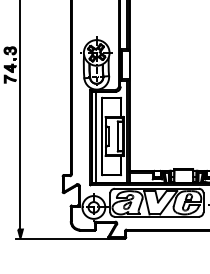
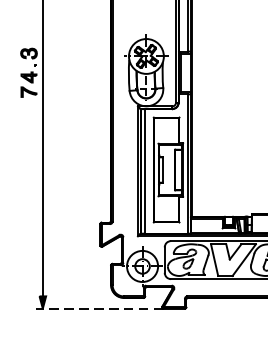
line: (62, 238) -> (99, 308), solid -> dashed

